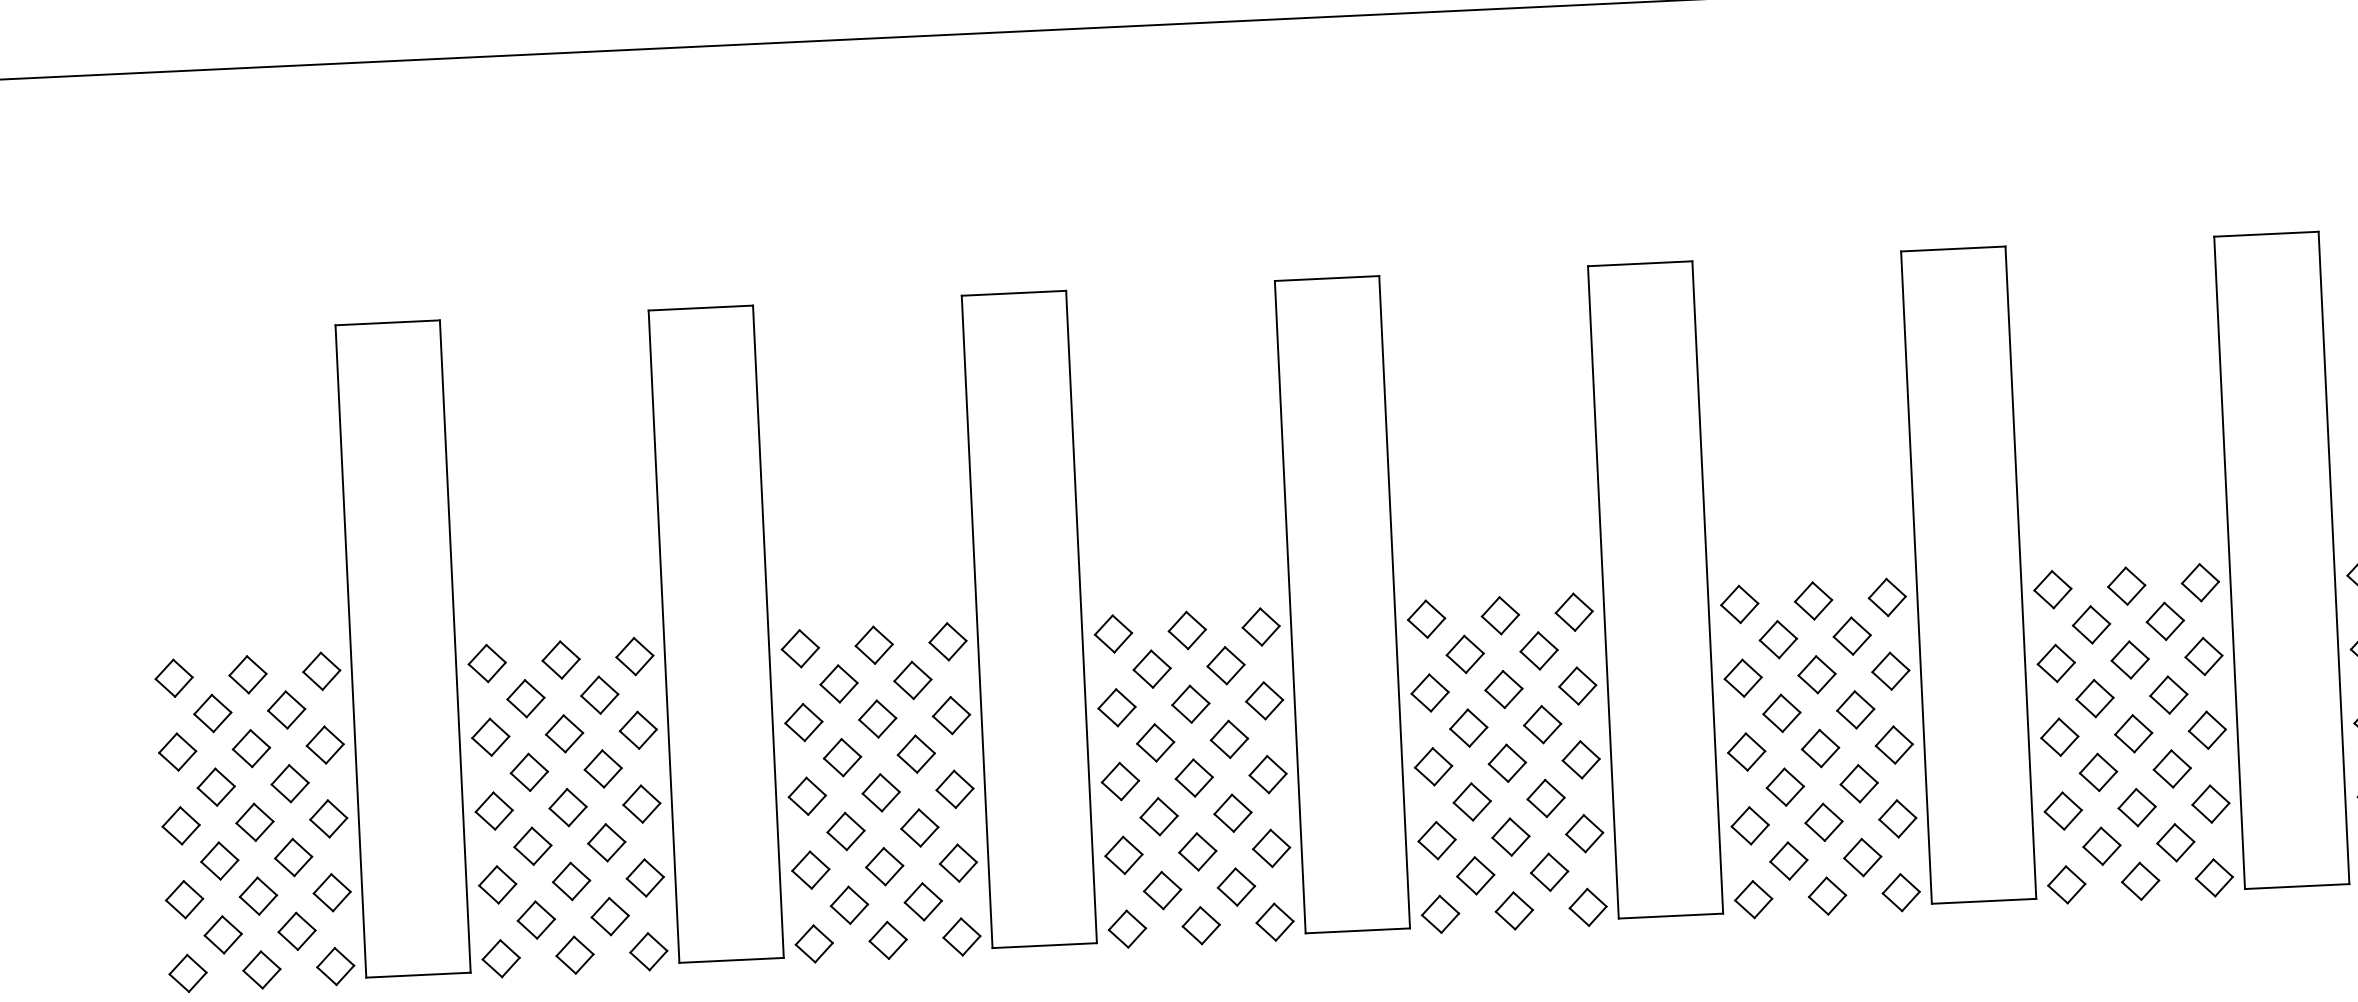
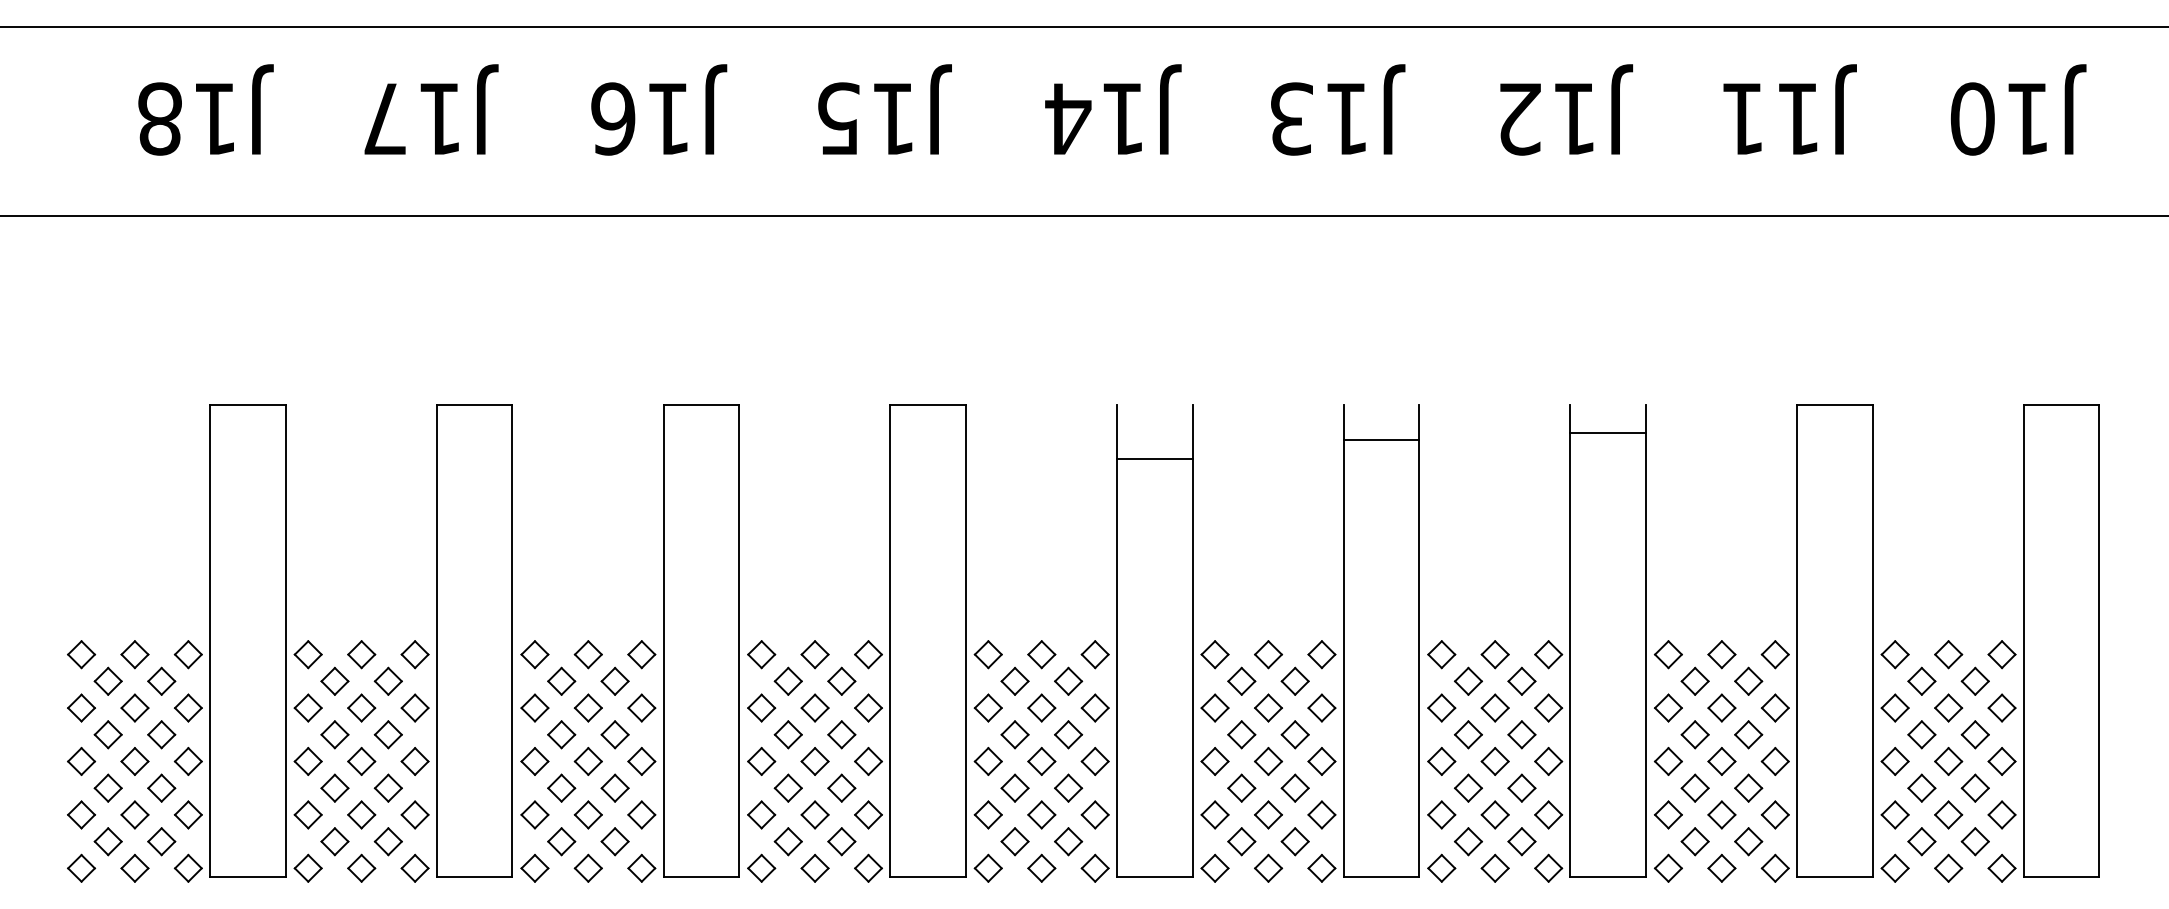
line: (2265, 234) -> (1607, 433), moved
line: (1953, 249) -> (1381, 440), moved
line: (1639, 264) -> (1154, 459), moved

